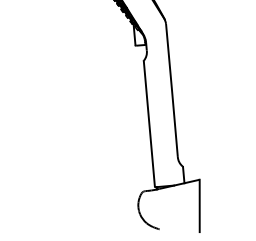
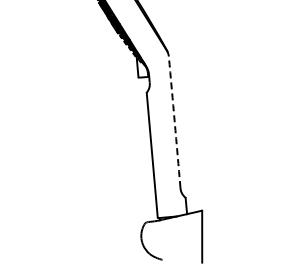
arc: (171, 89) -> (174, 121), solid -> dashed

